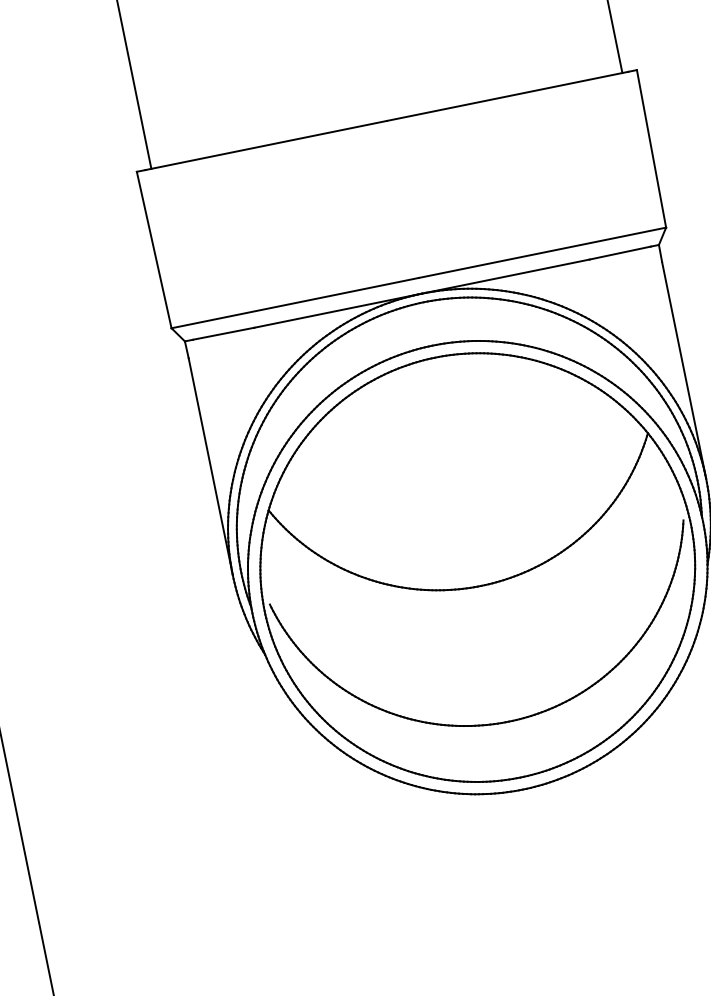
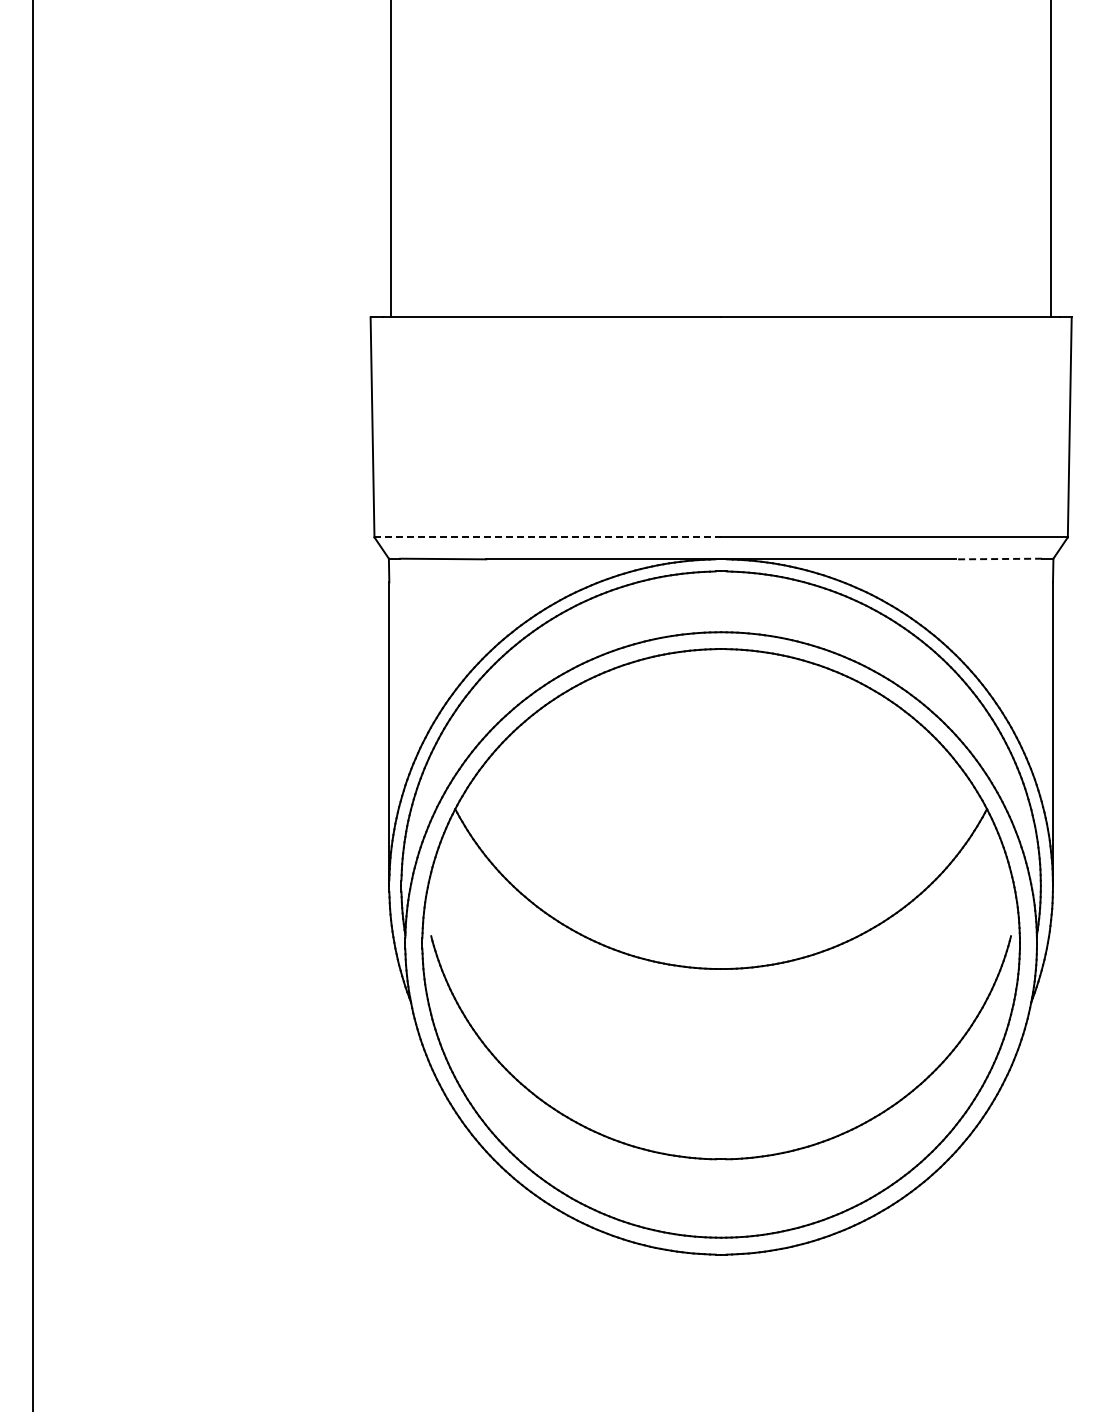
line: (620, 253) -> (999, 559), solid -> dashed
line: (295, 303) -> (548, 537), solid -> dashed

